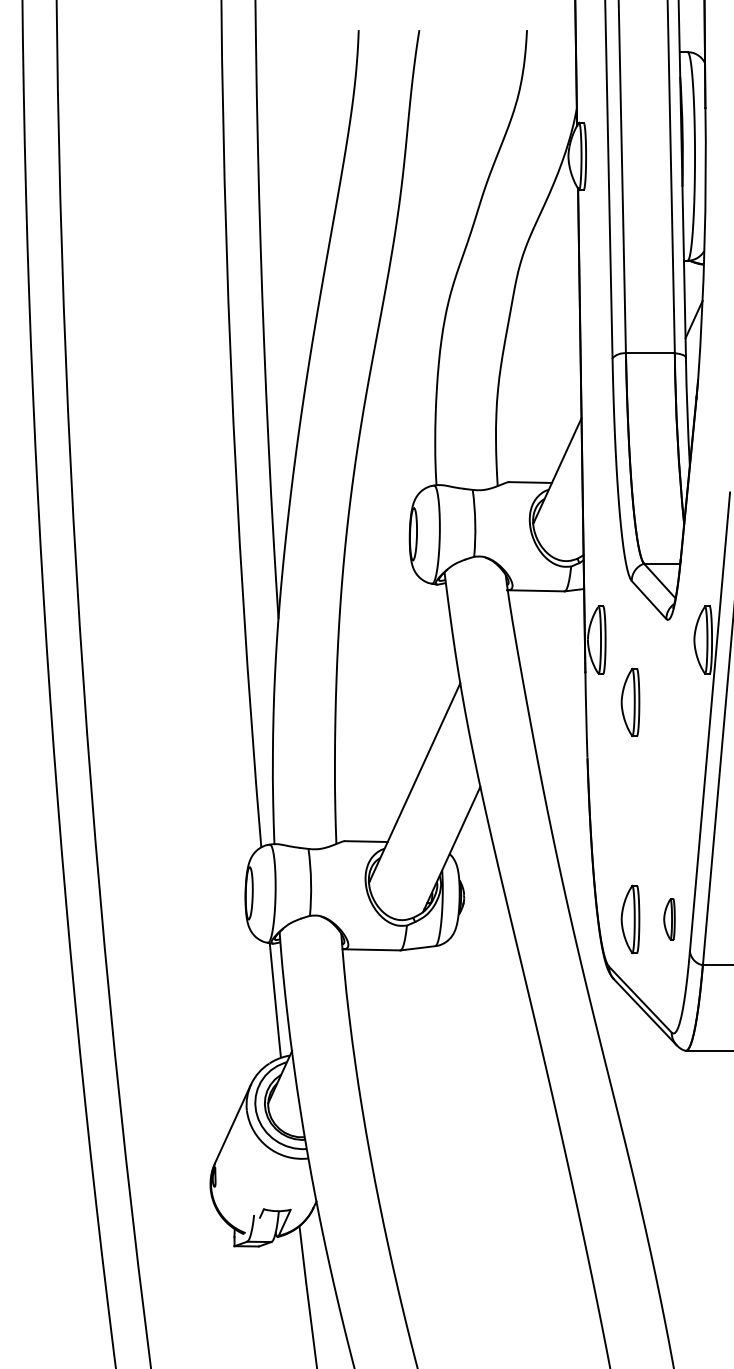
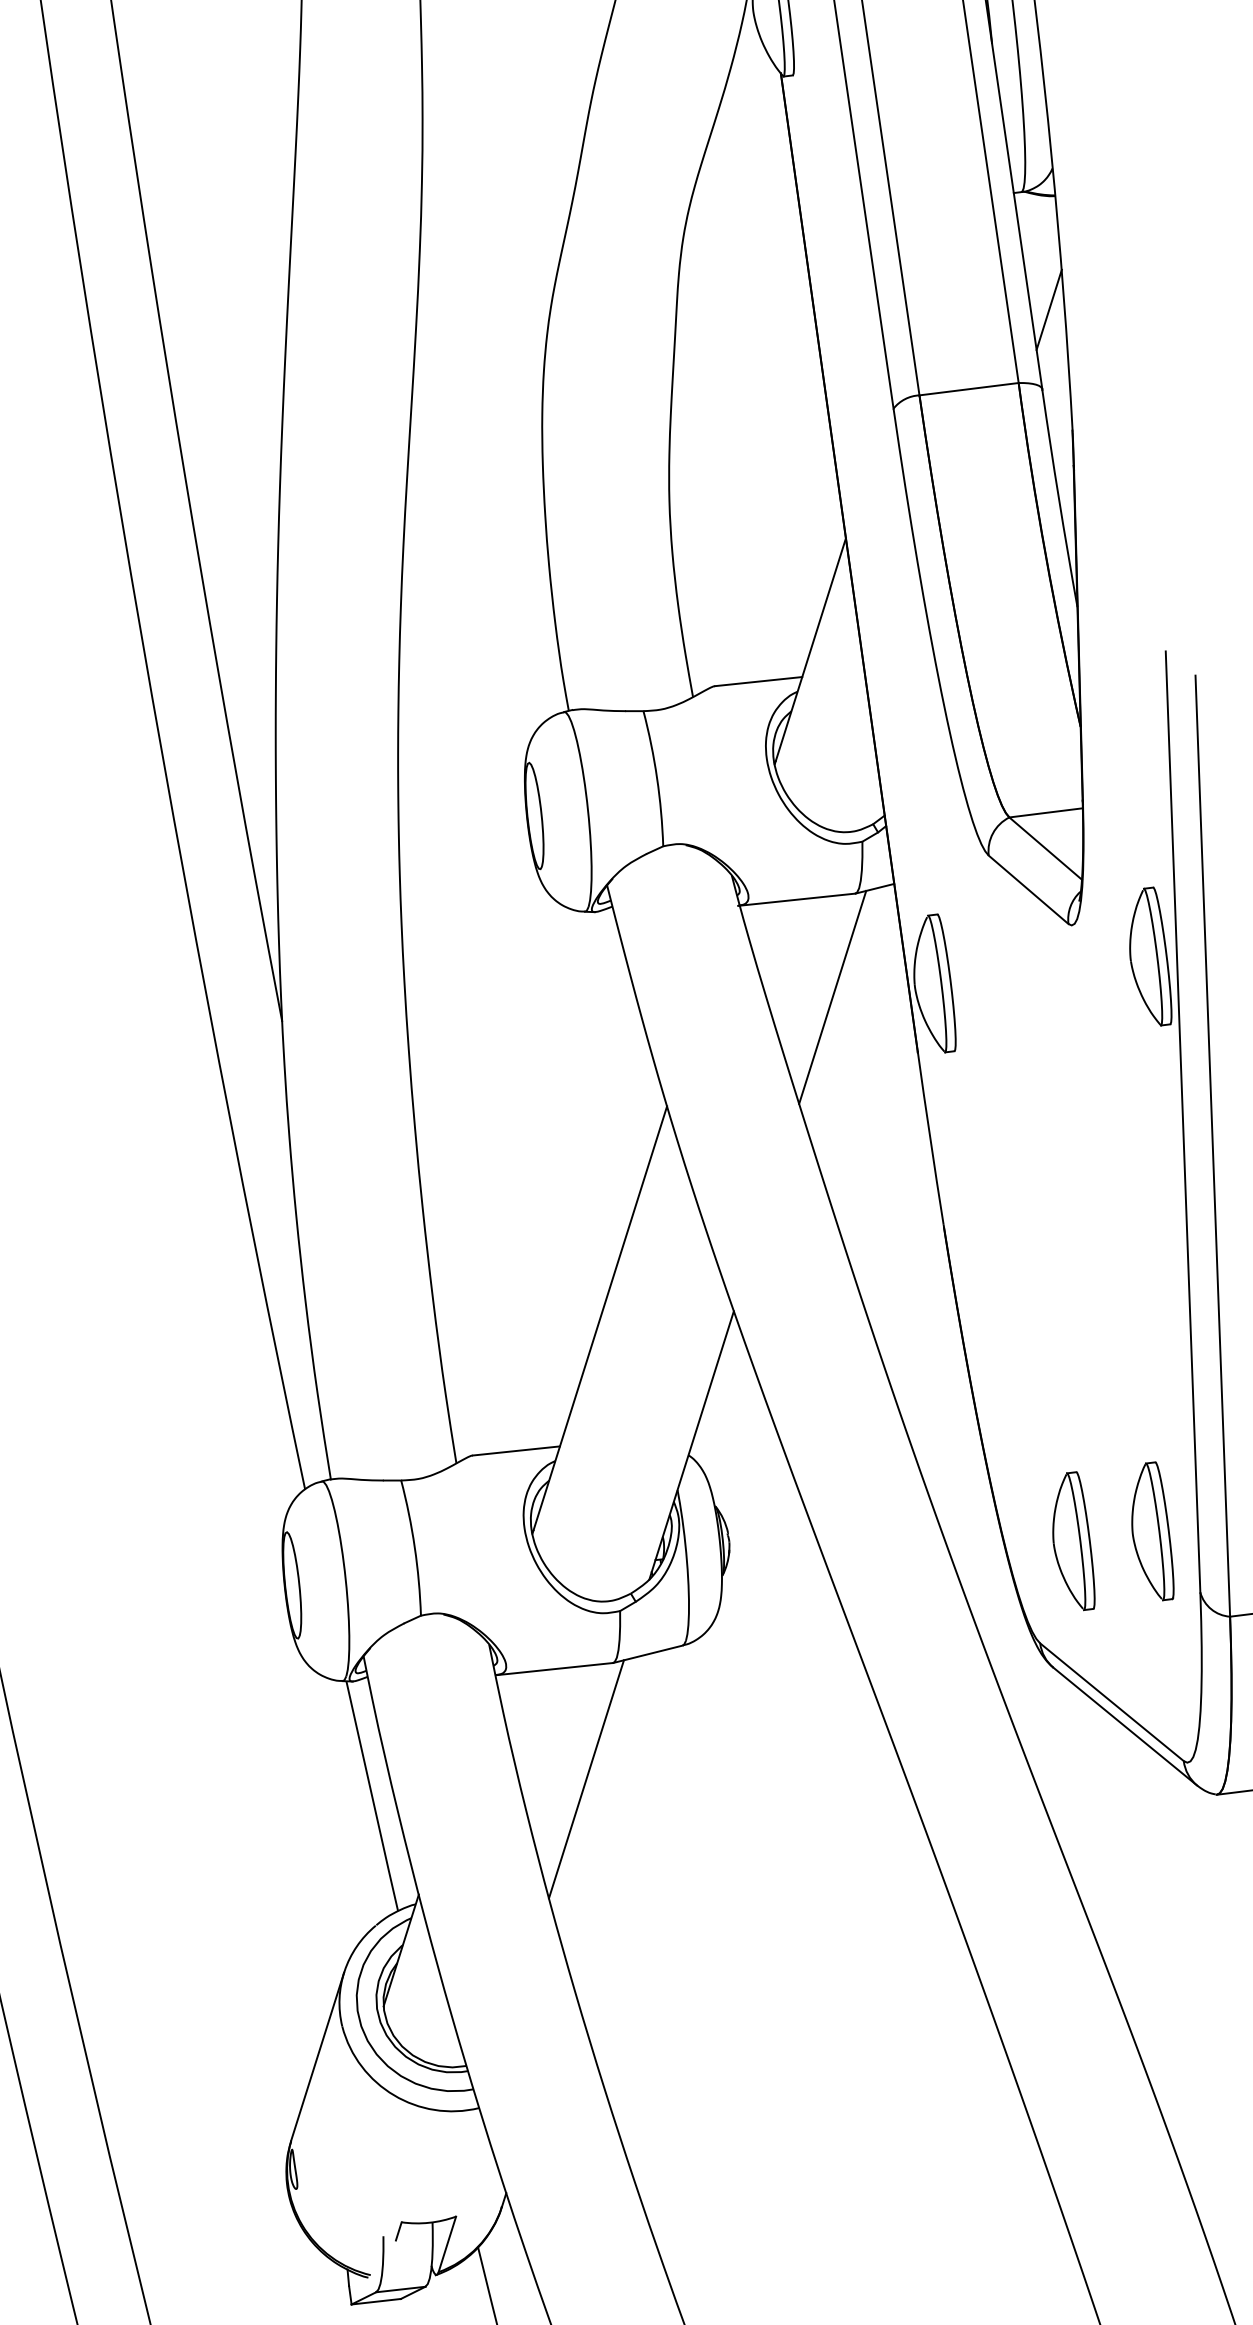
line: (547, 640) -> (833, 997), added
part: (630, 702) -> (1016, 1102), removed
part: (669, 919) -> (1150, 1532), size x1.67
line: (380, 1004) -> (586, 1777), added

